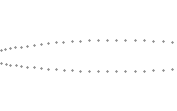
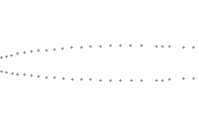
part: (144, 40) -> (162, 45), size x0.6
part: (144, 70) -> (162, 79), size x0.6

